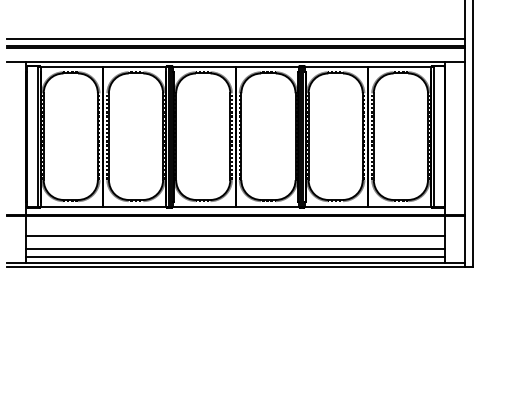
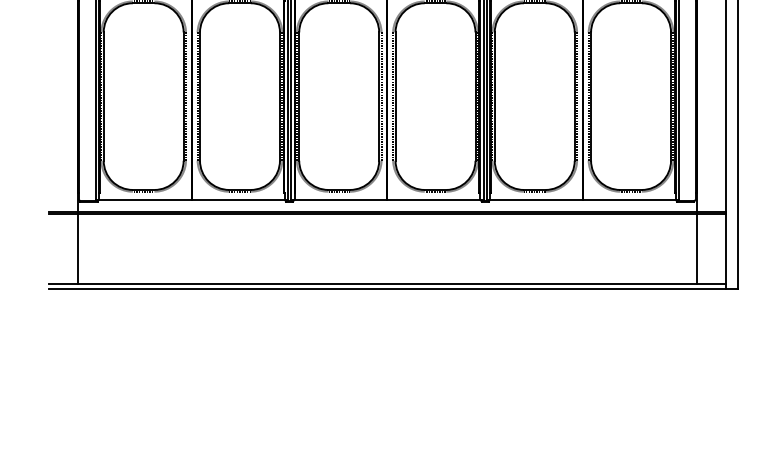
line: (235, 235) -> (386, 242), removed
line: (235, 248) -> (386, 261), removed
line: (235, 256) -> (386, 273), removed

